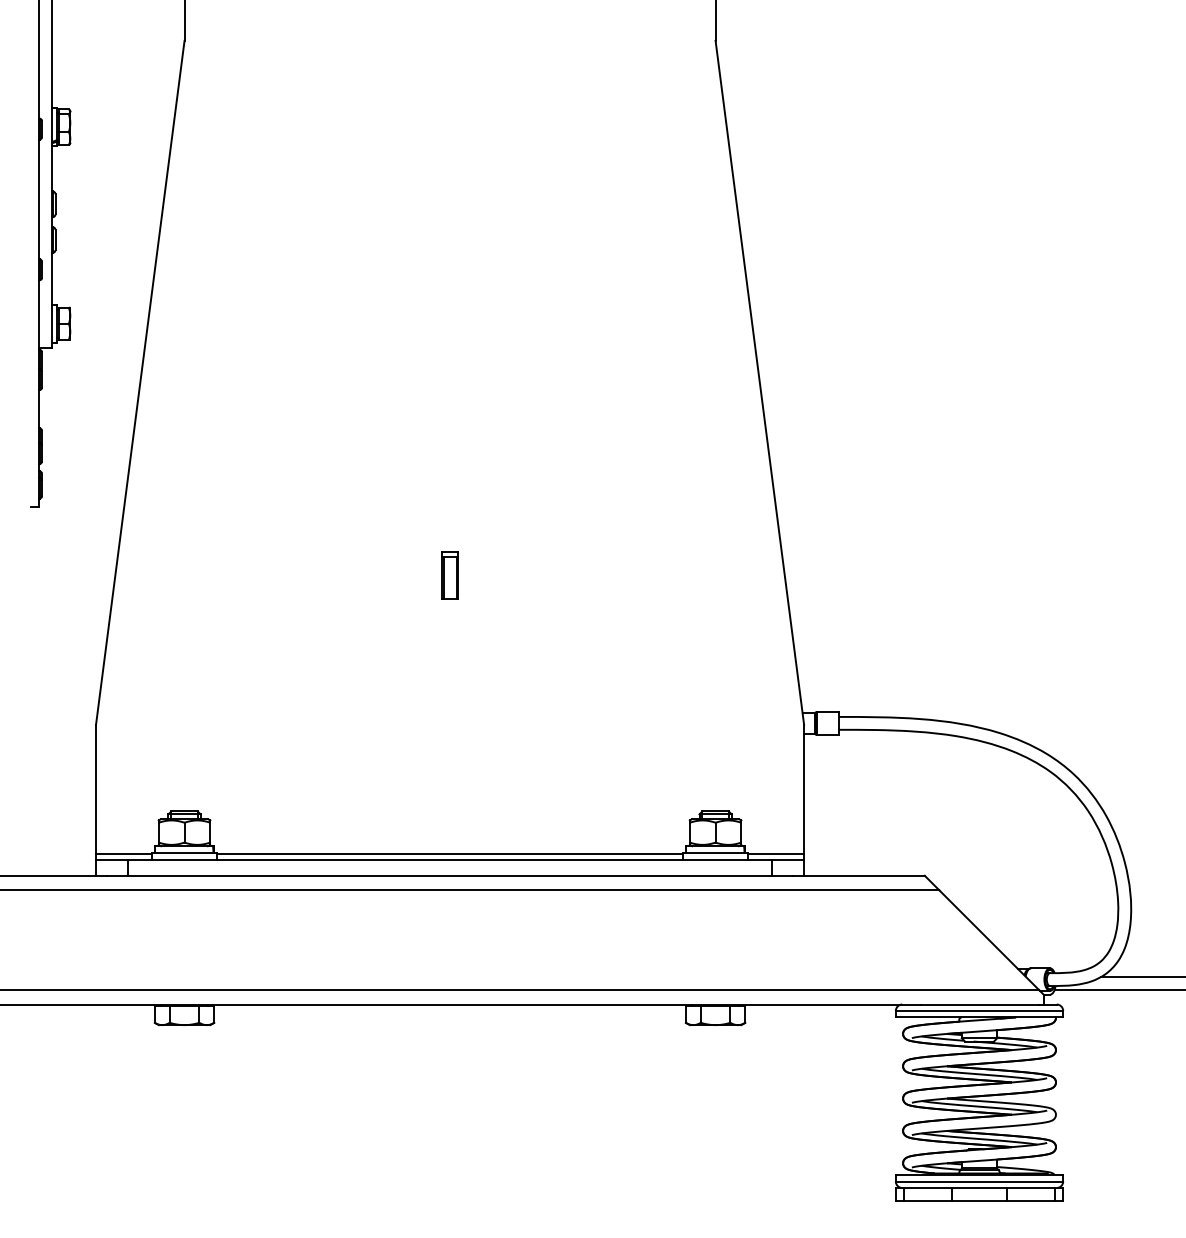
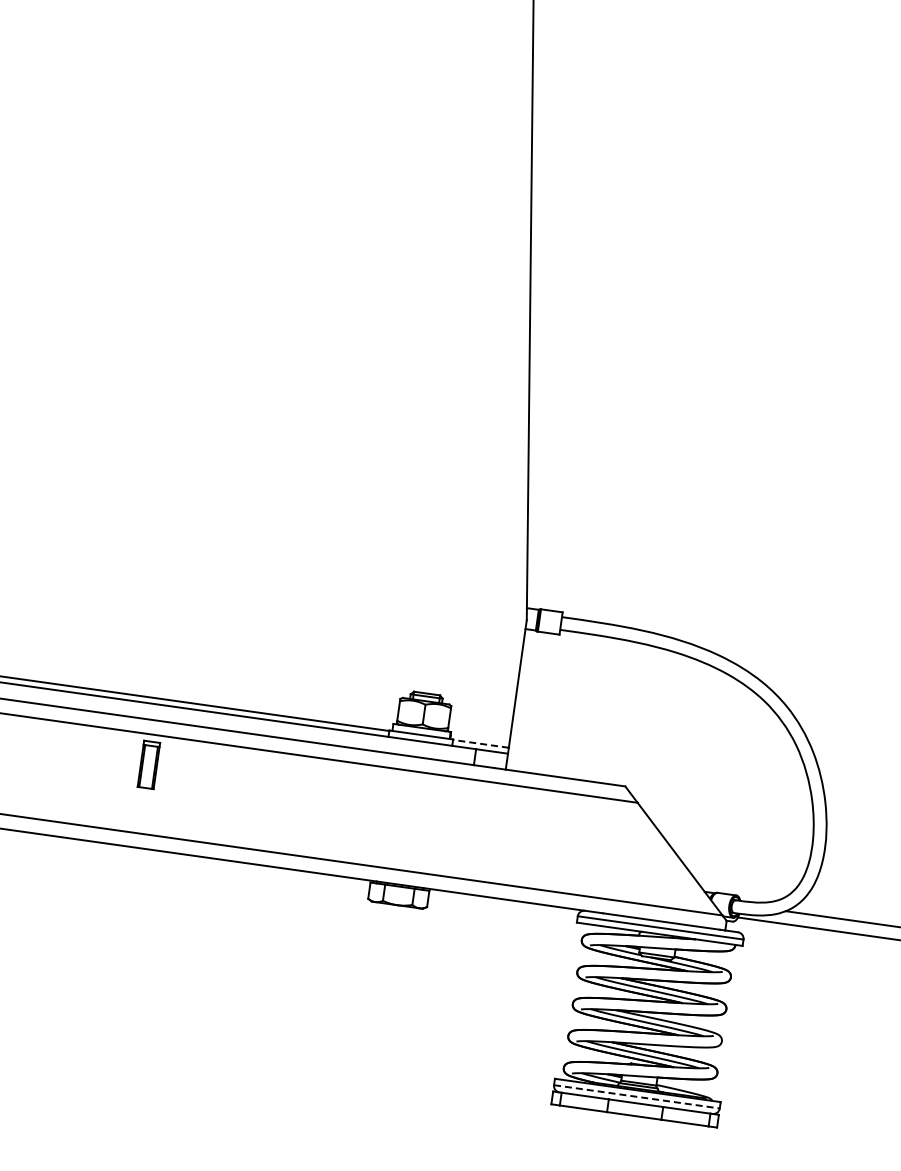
part: (449, 575) -> (148, 764), moved
line: (775, 853) -> (480, 743), solid -> dashed
line: (979, 1181) -> (636, 1096), solid -> dashed

